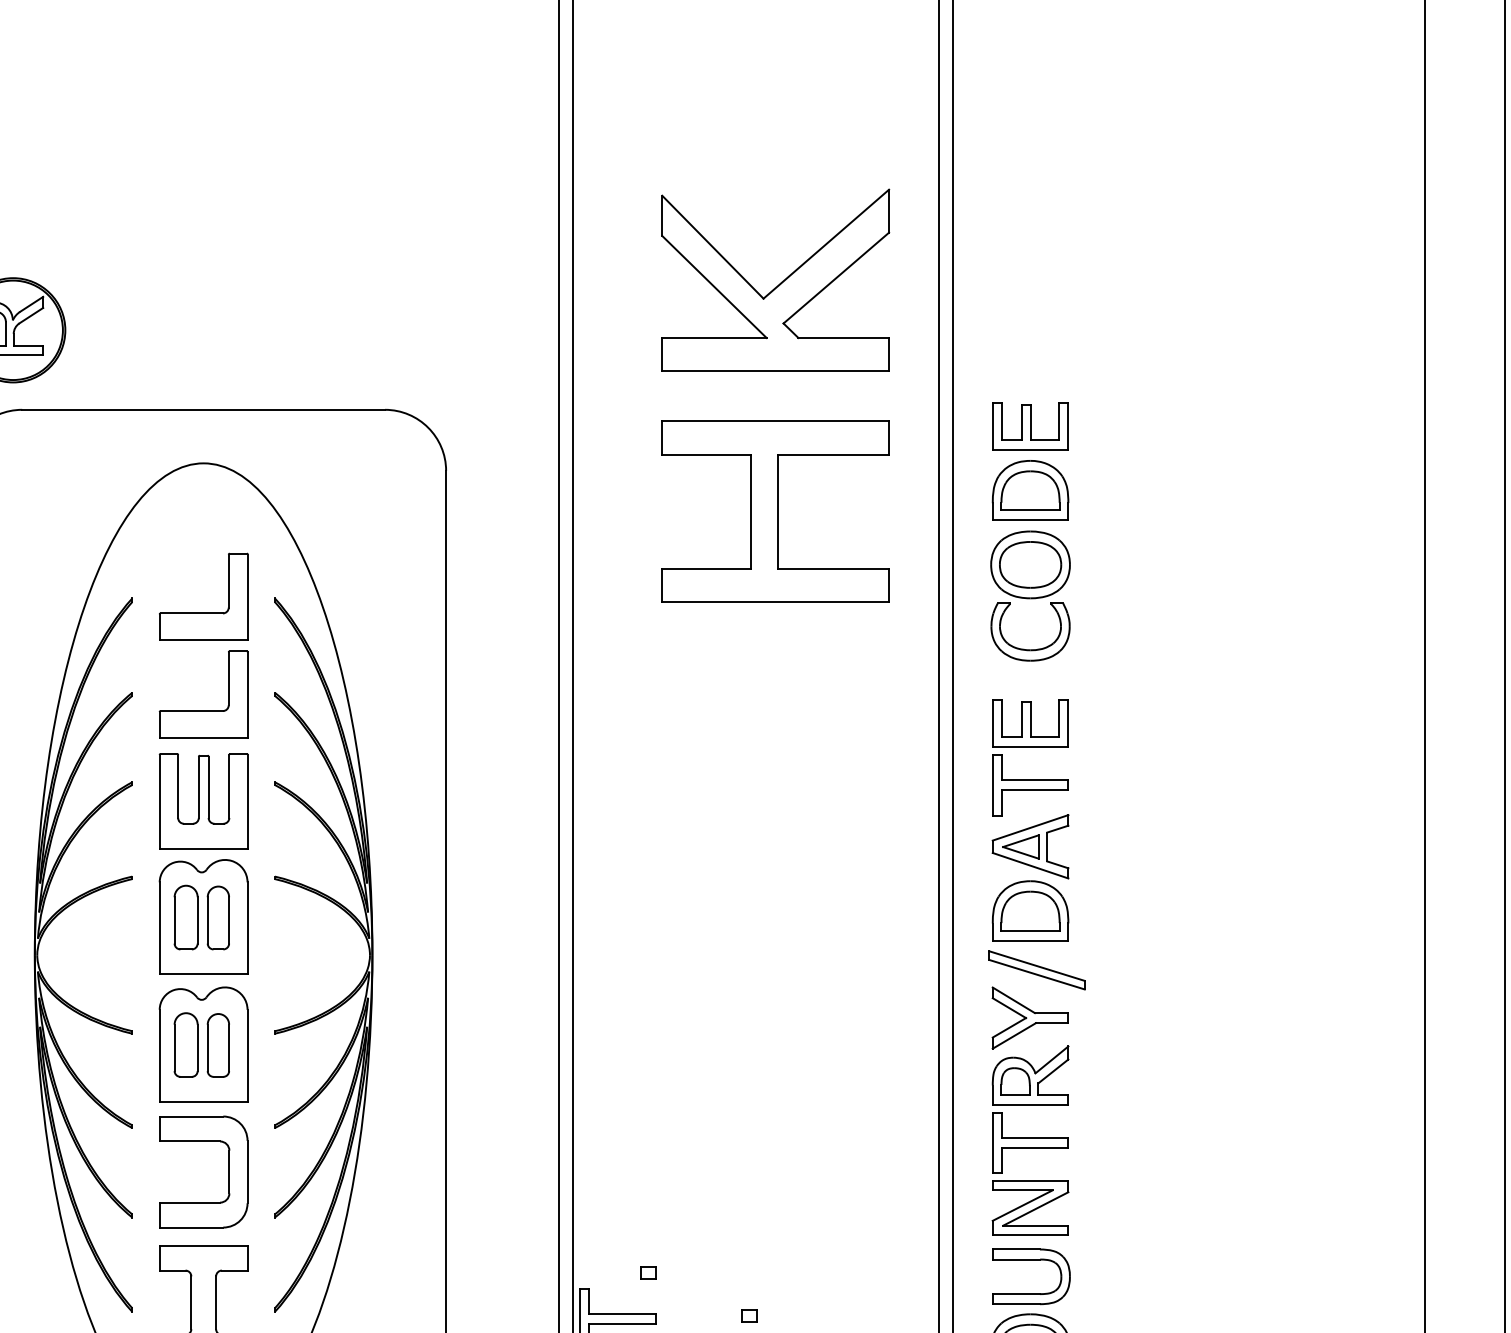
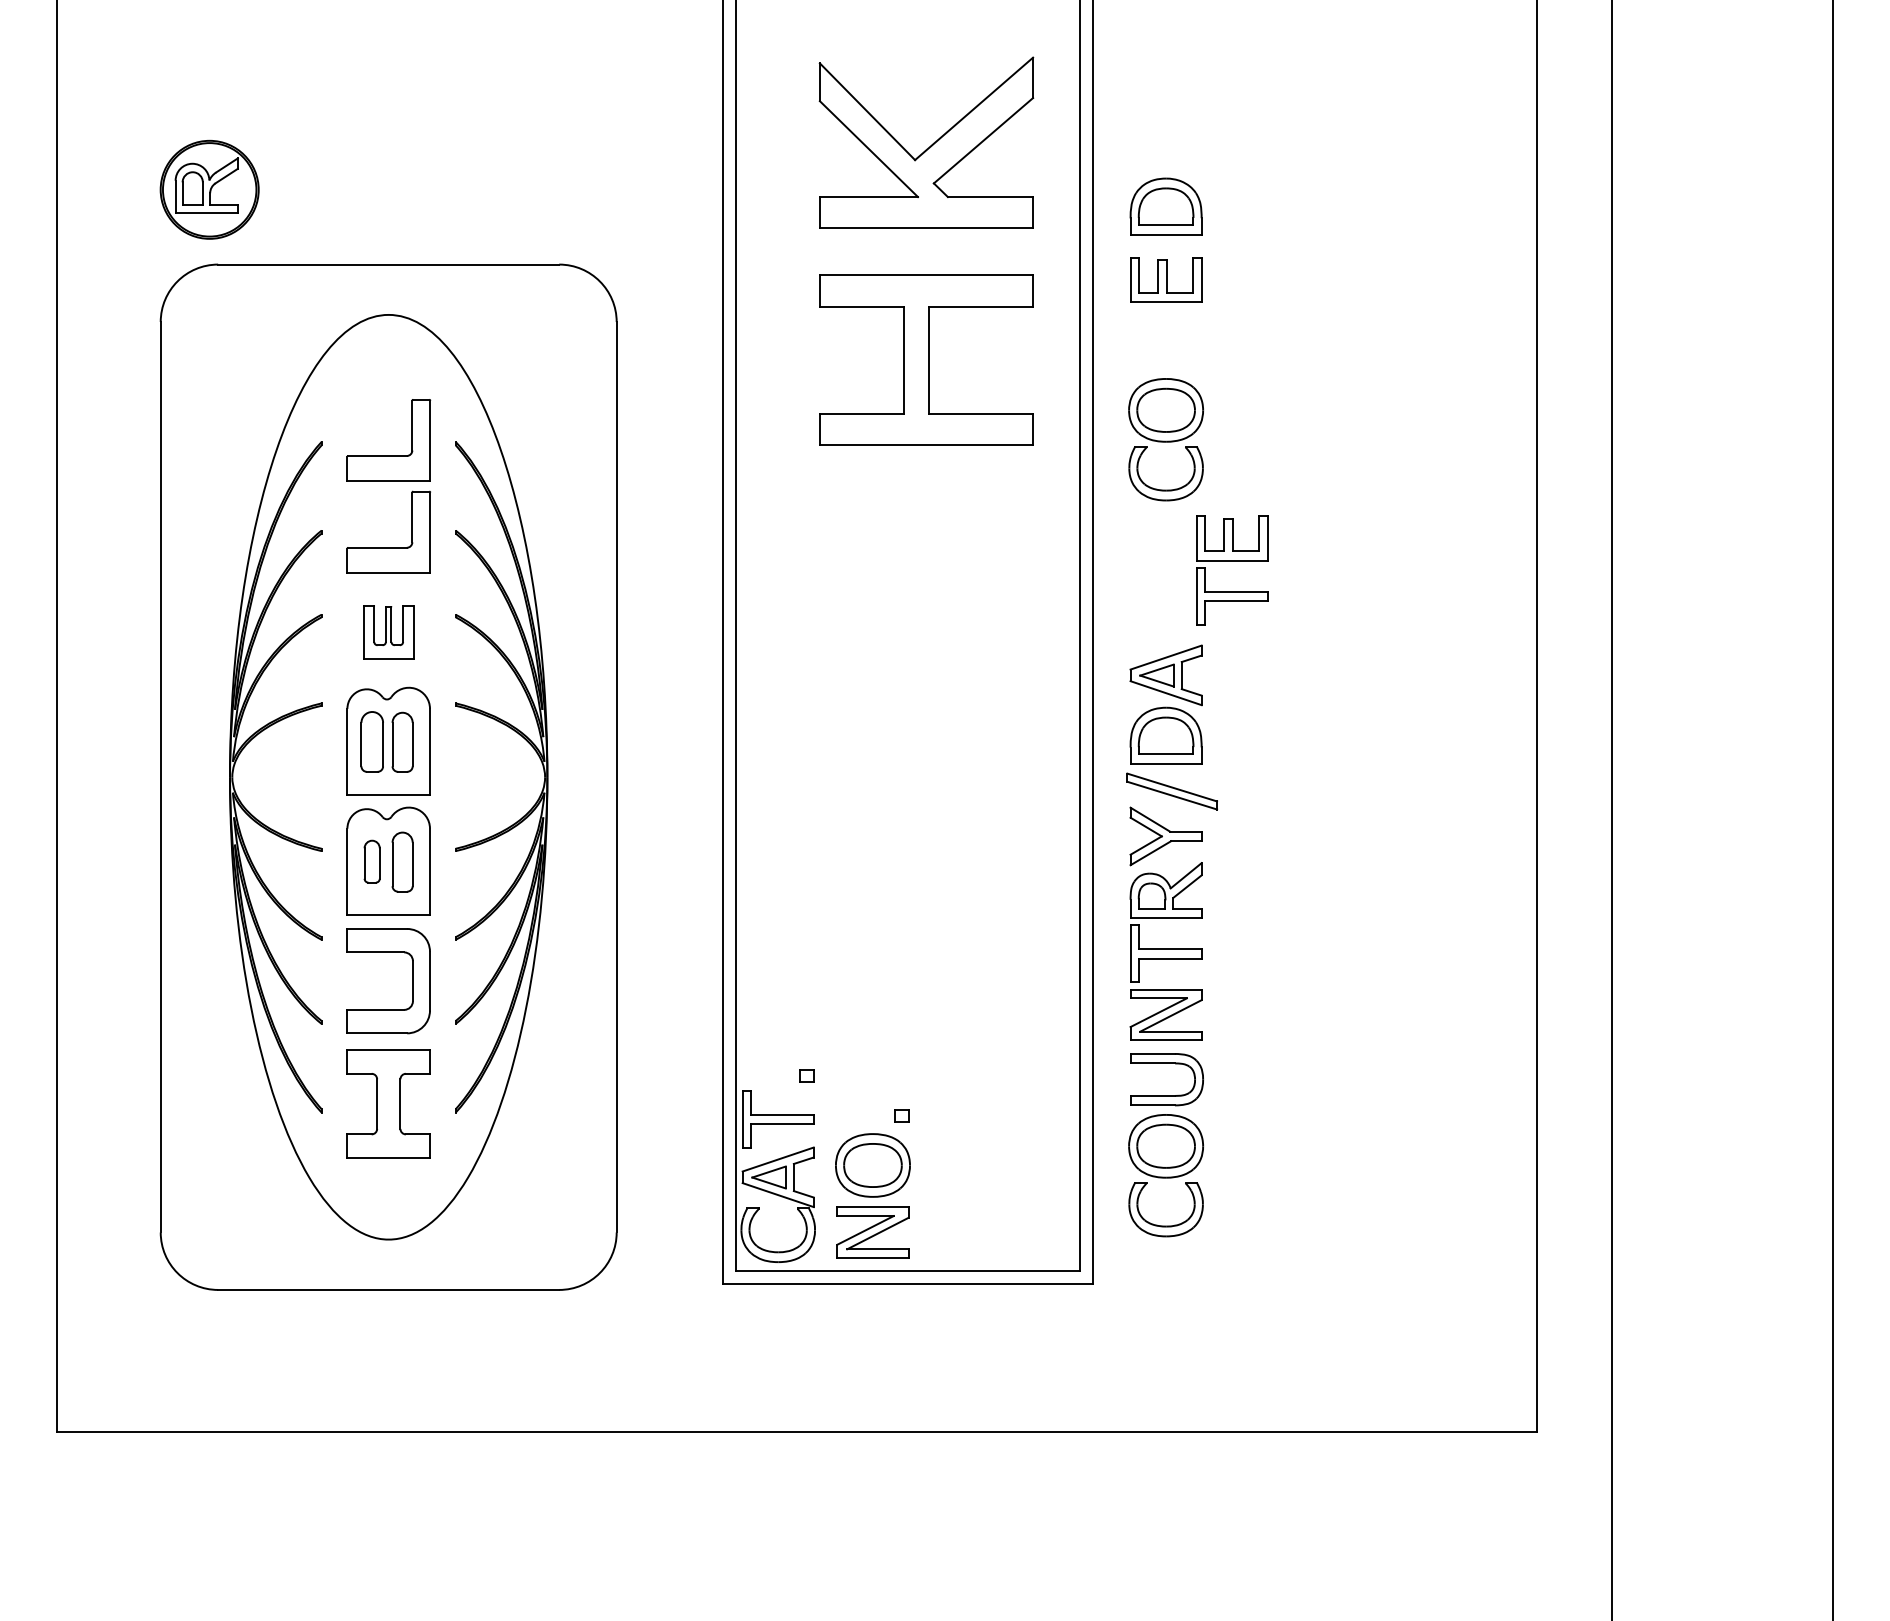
part: (1029, 490) -> (1165, 206), moved
part: (1030, 747) -> (1232, 561), moved
part: (203, 801) -> (388, 632), size x0.6
part: (185, 1044) -> (371, 861), size x0.7

